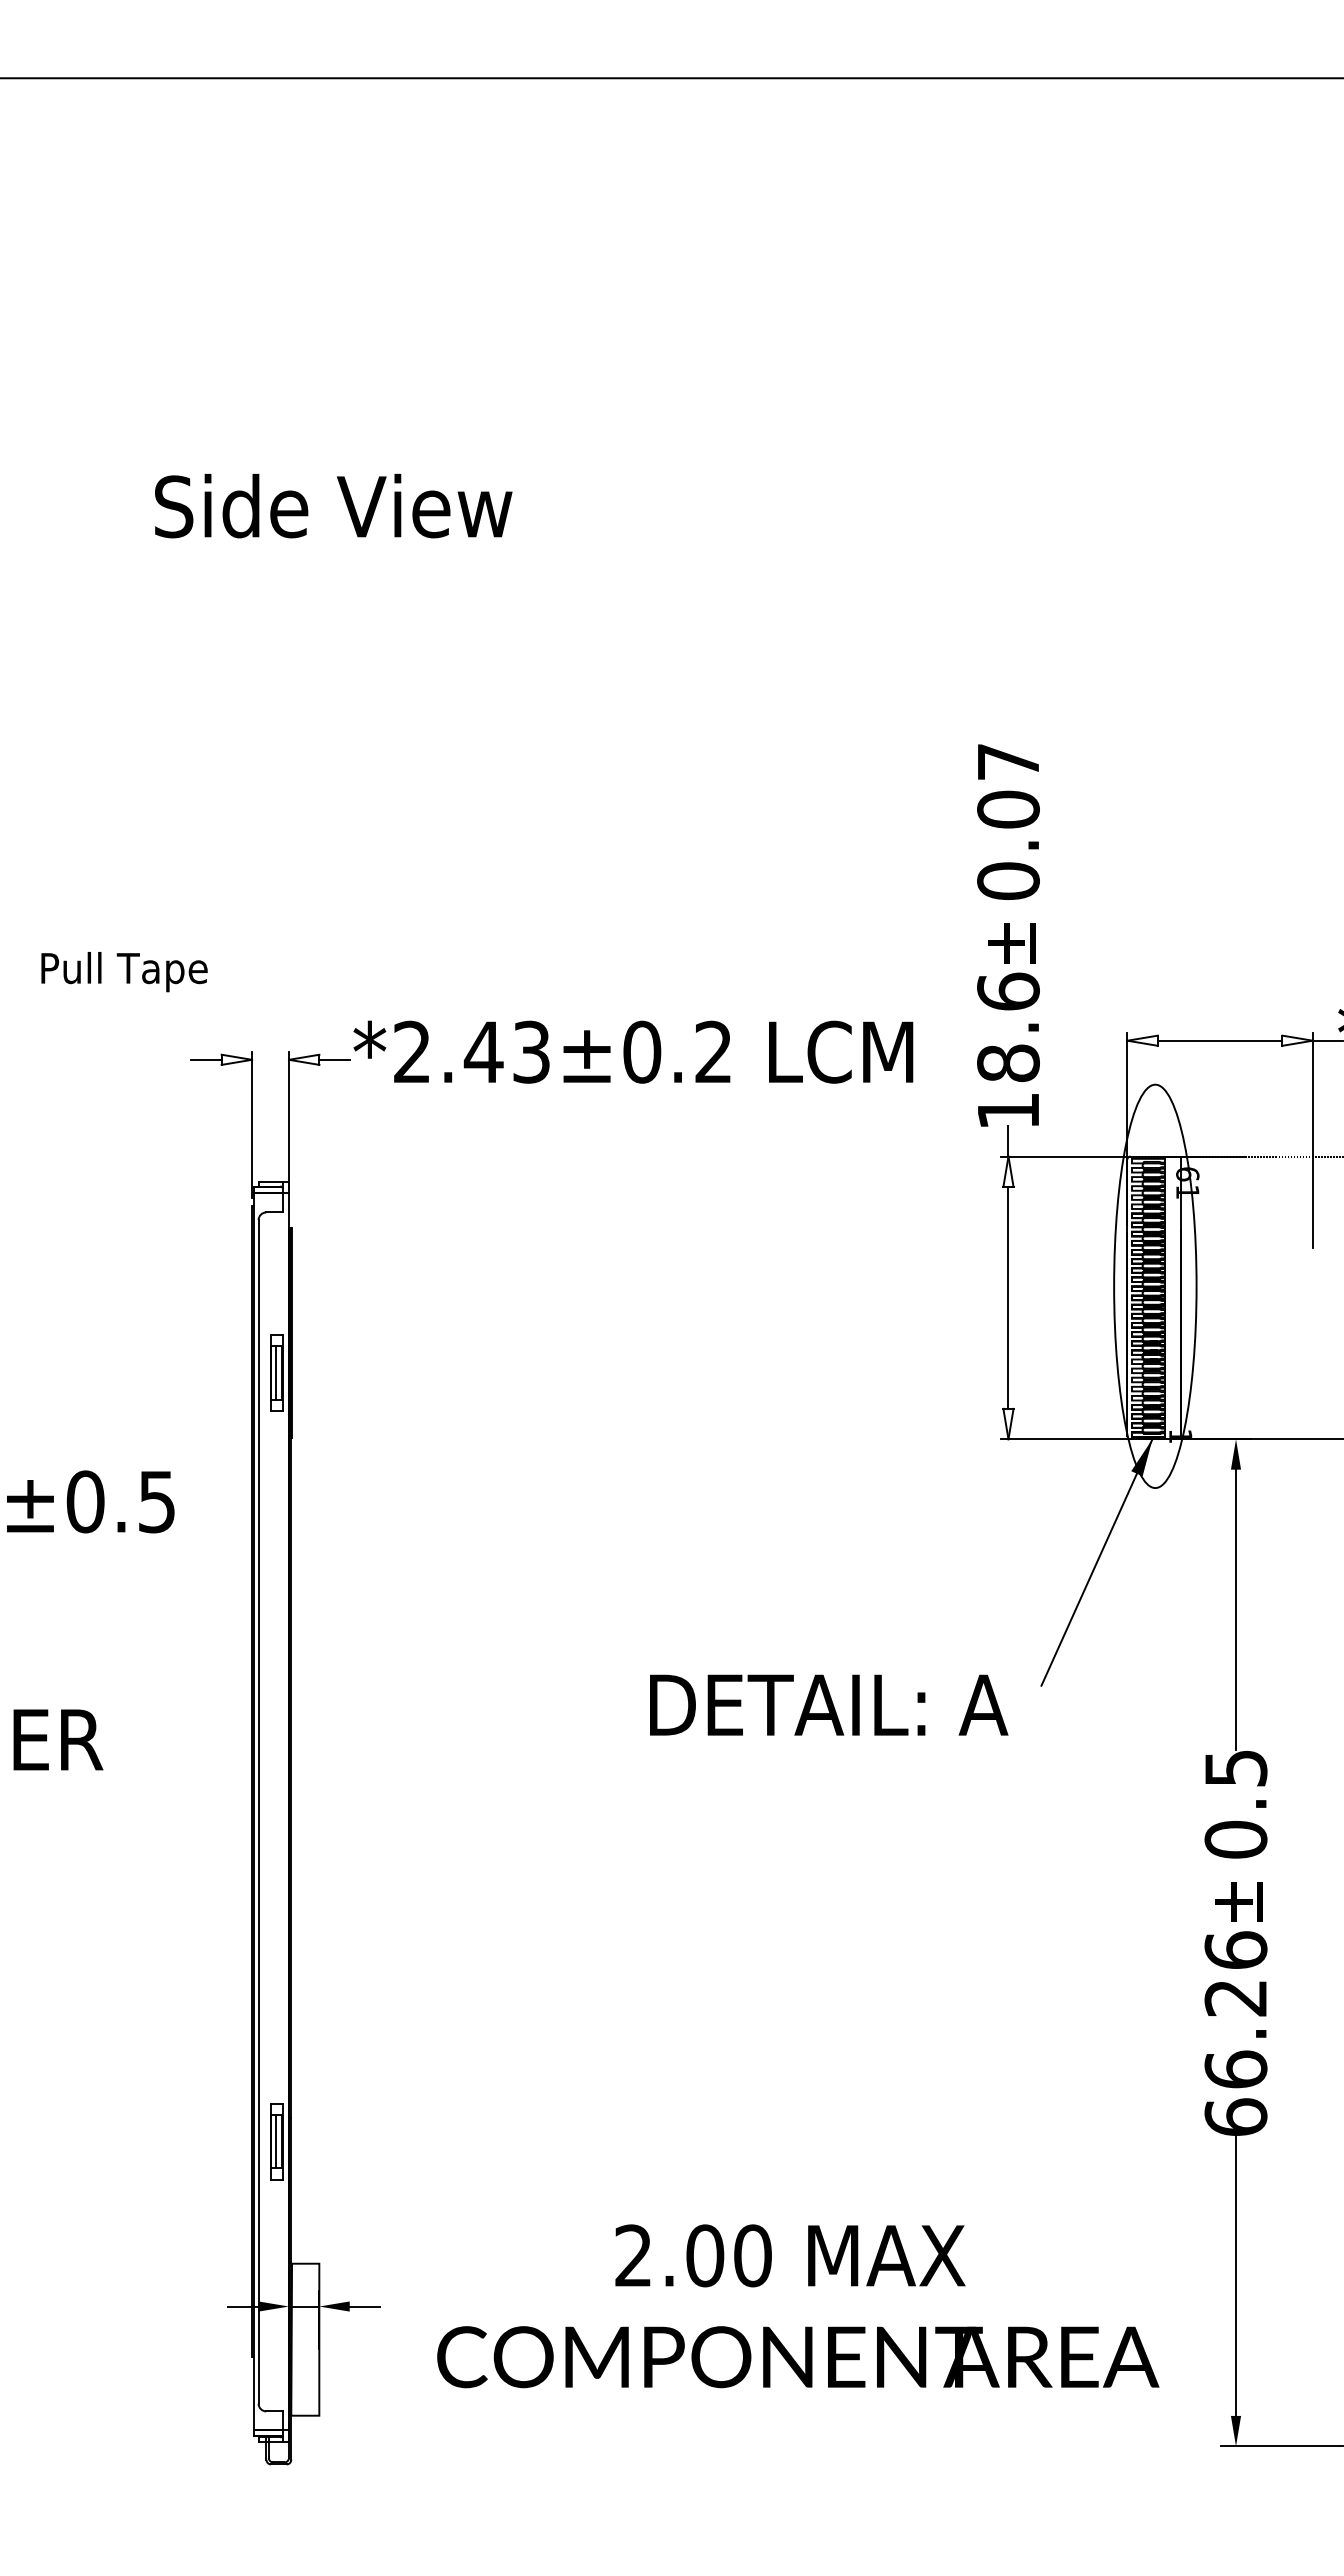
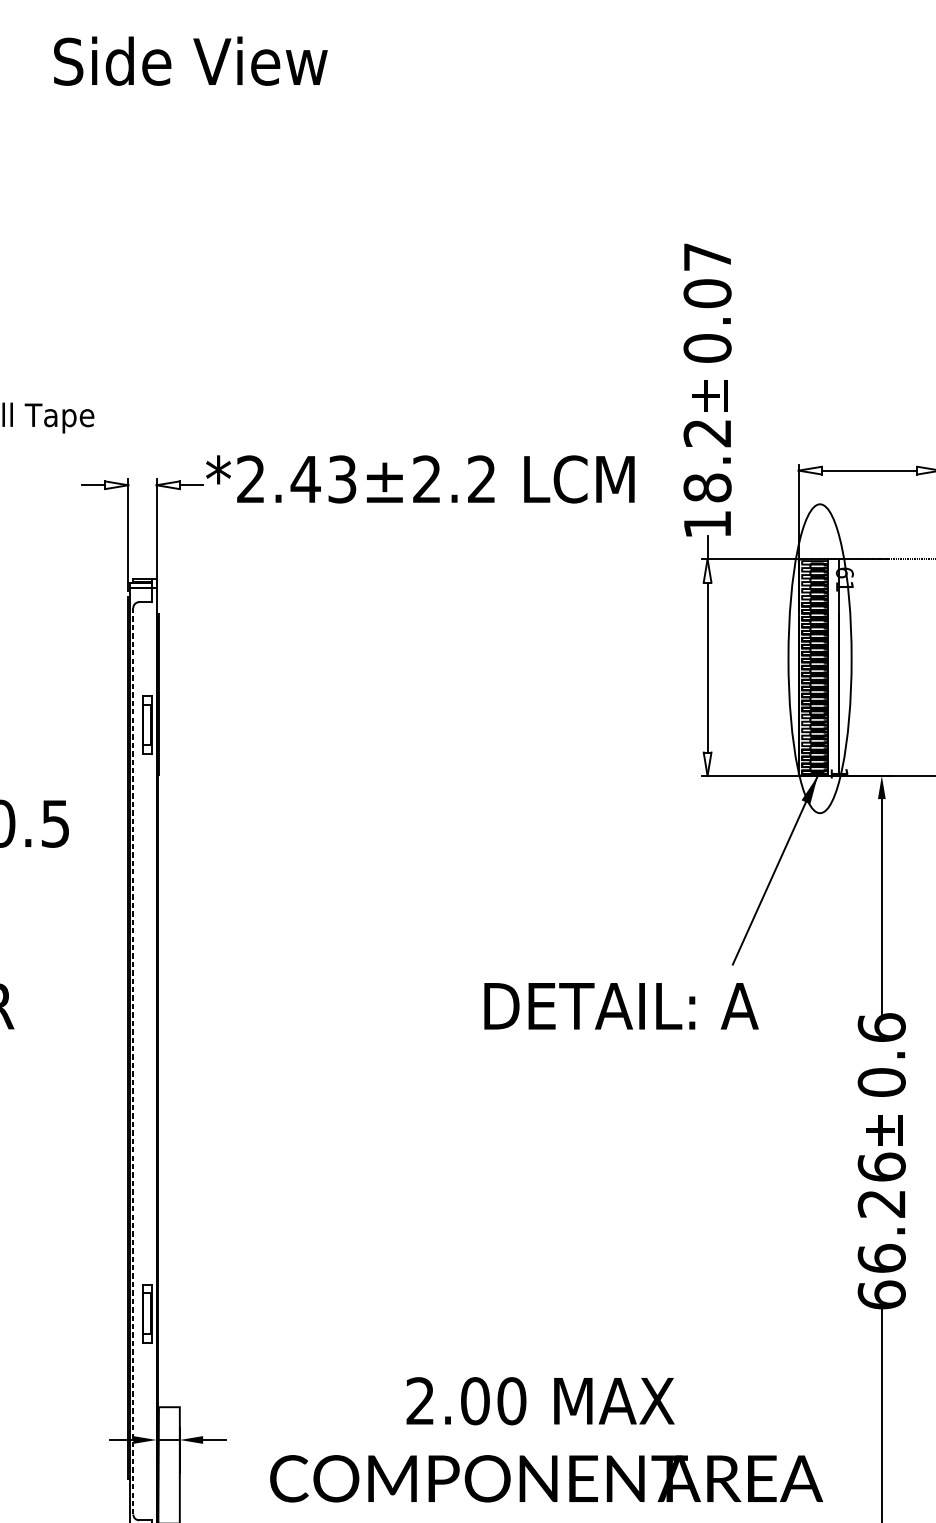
text: (1008, 991) -> (707, 432), 18.6 -> 18.2
text: (642, 1051) -> (427, 478), *2.43±0.2 -> *2.43±2.2
line: (275, 1372) -> (146, 724), removed
text: (829, 1704) -> (621, 1005), moved
text: (1235, 1767) -> (881, 1027), 0.5 -> 0.6
line: (258, 1811) -> (133, 1060), solid -> dashed
line: (275, 2141) -> (146, 1313), removed

